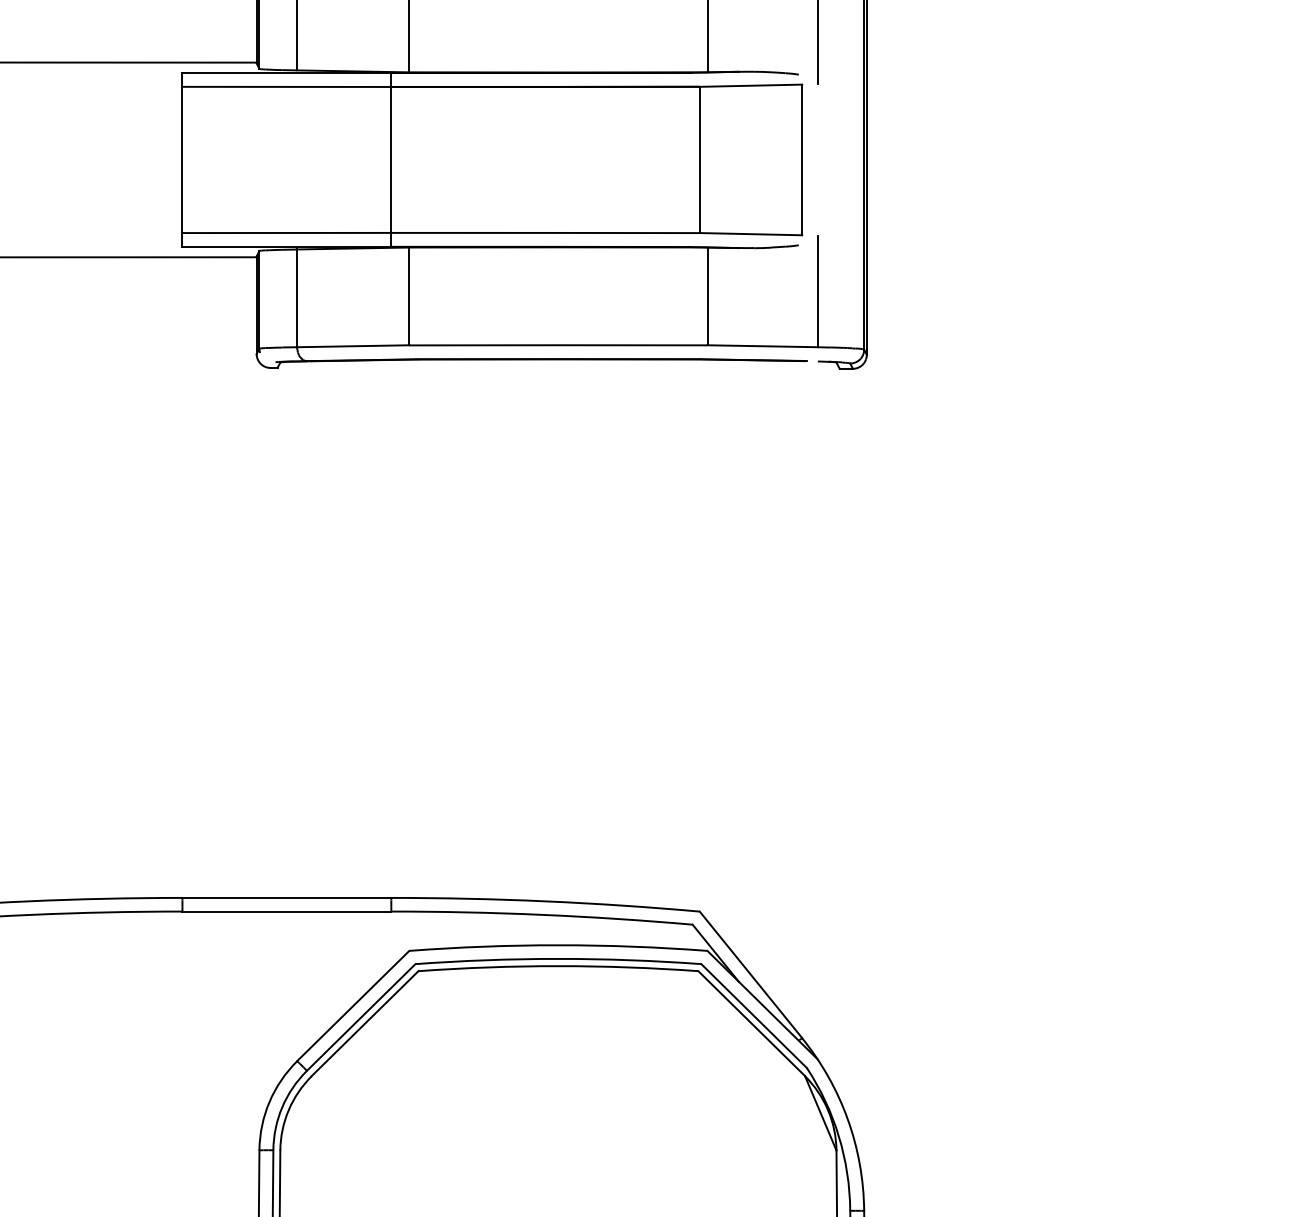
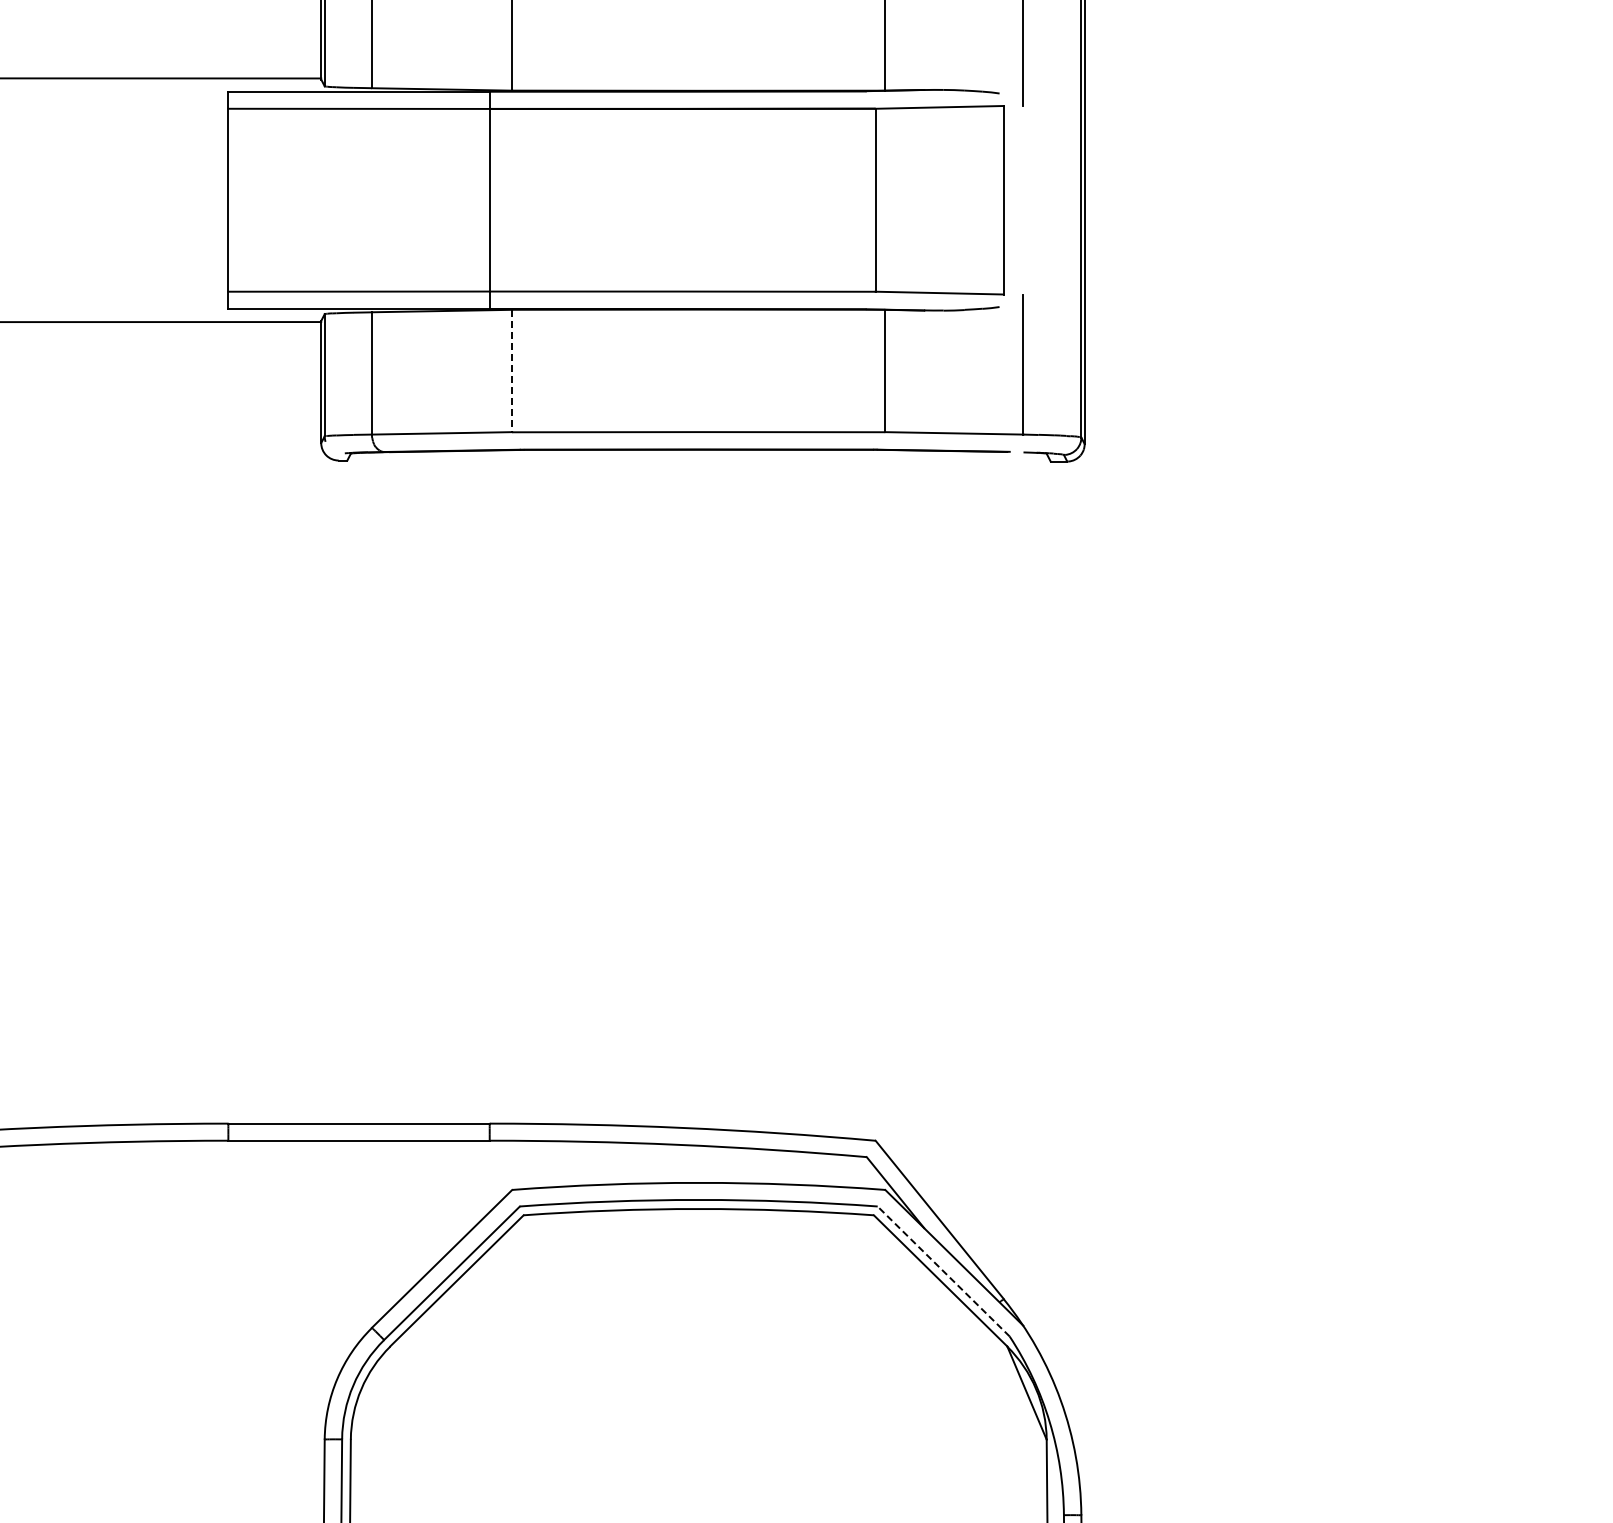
line: (409, 296) -> (512, 371), solid -> dashed
line: (753, 1016) -> (943, 1271), solid -> dashed

